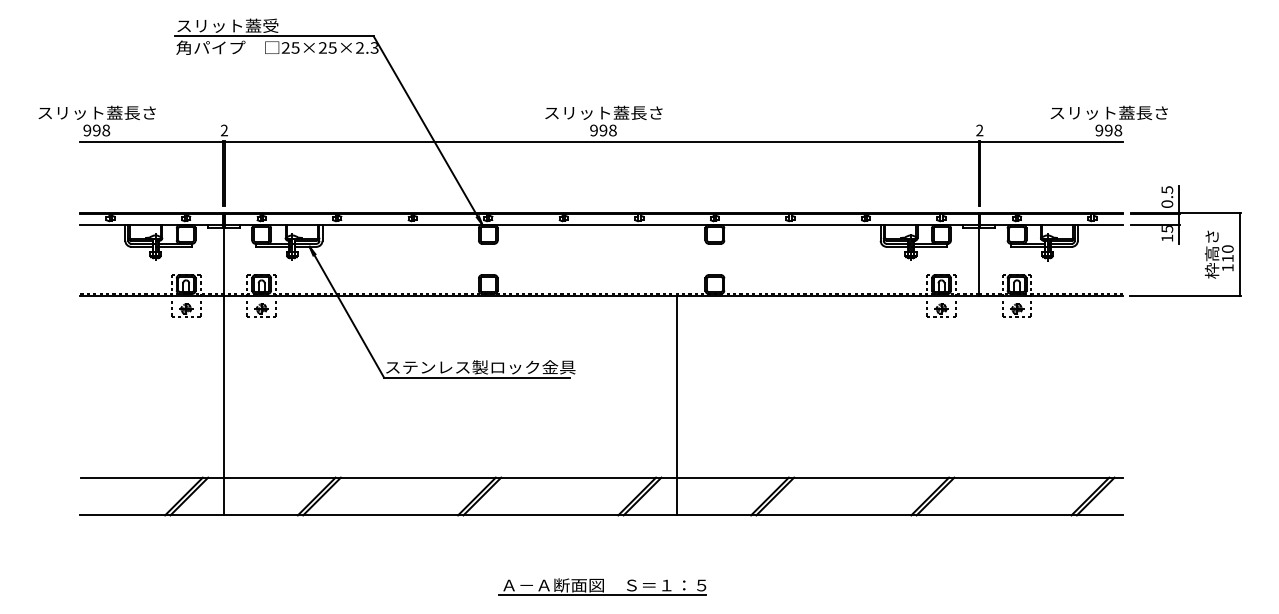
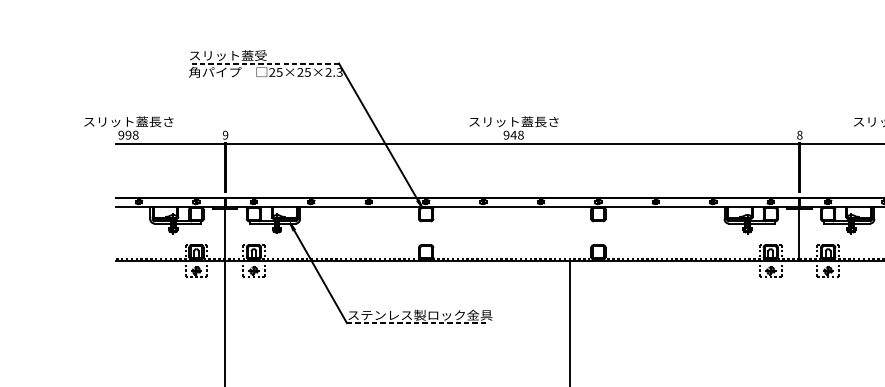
line: (273, 36) -> (262, 63), solid -> dashed
text: (223, 130) -> (224, 135), 2 -> 9
text: (603, 130) -> (513, 135), 998 -> 948
text: (979, 130) -> (799, 135), 2 -> 8
line: (476, 377) -> (417, 322), solid -> dashed

